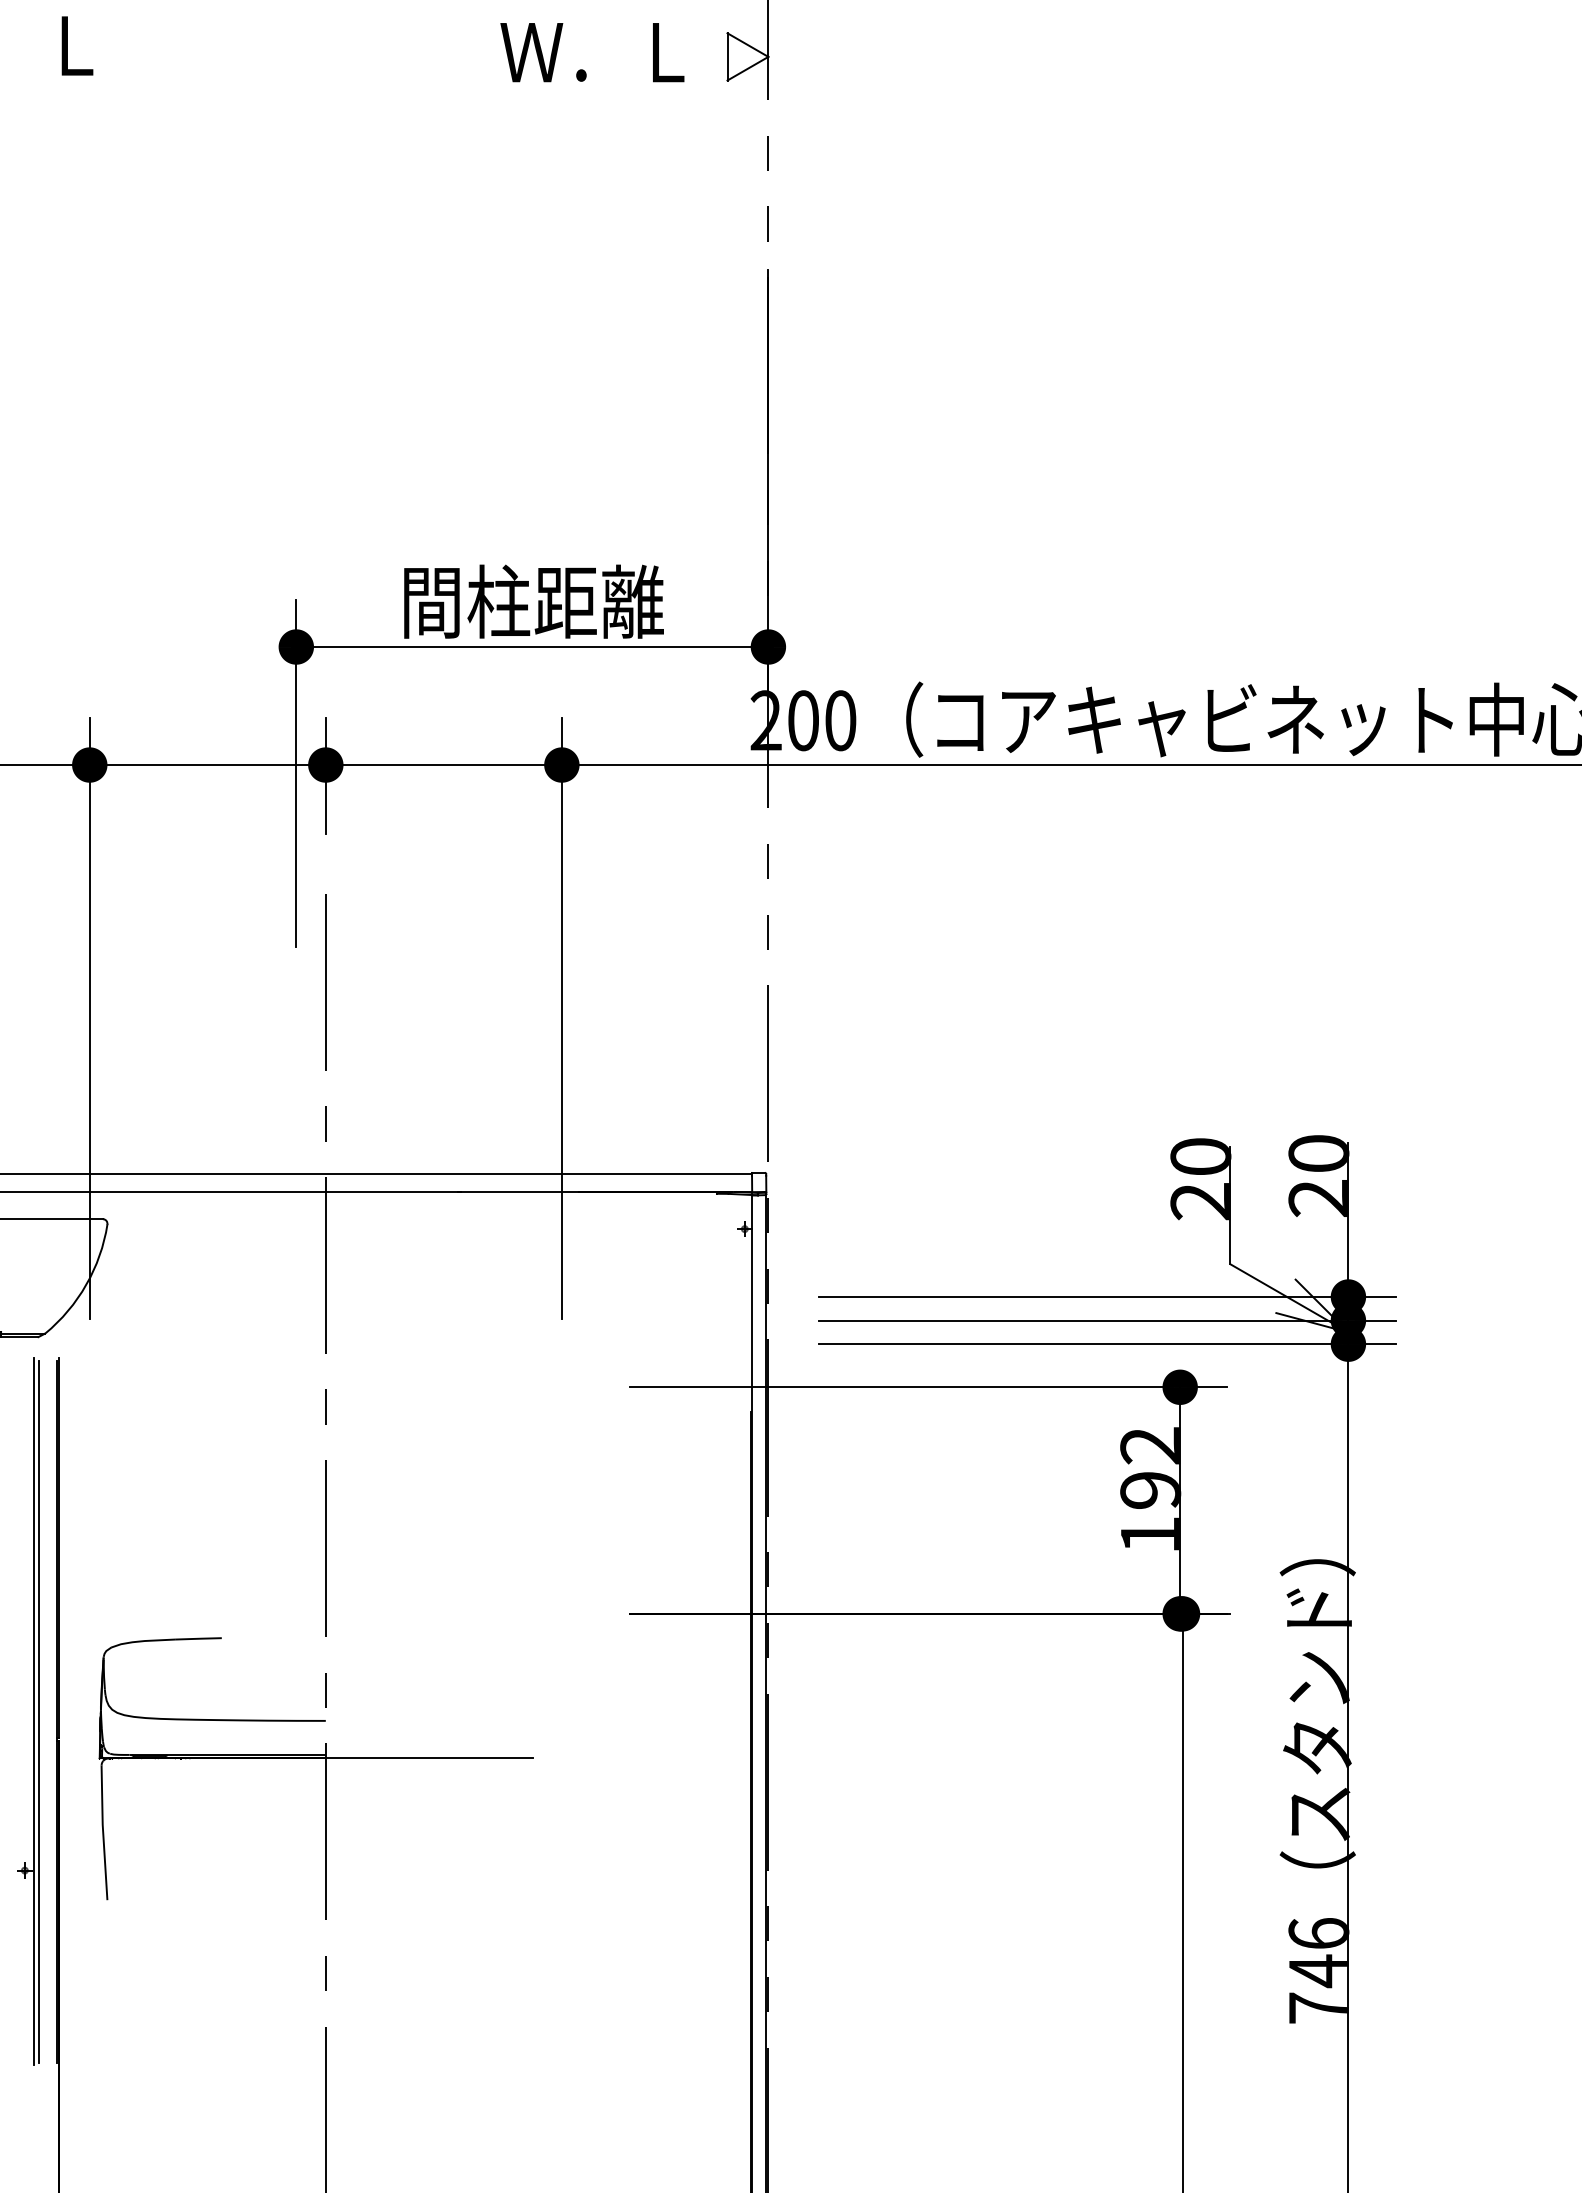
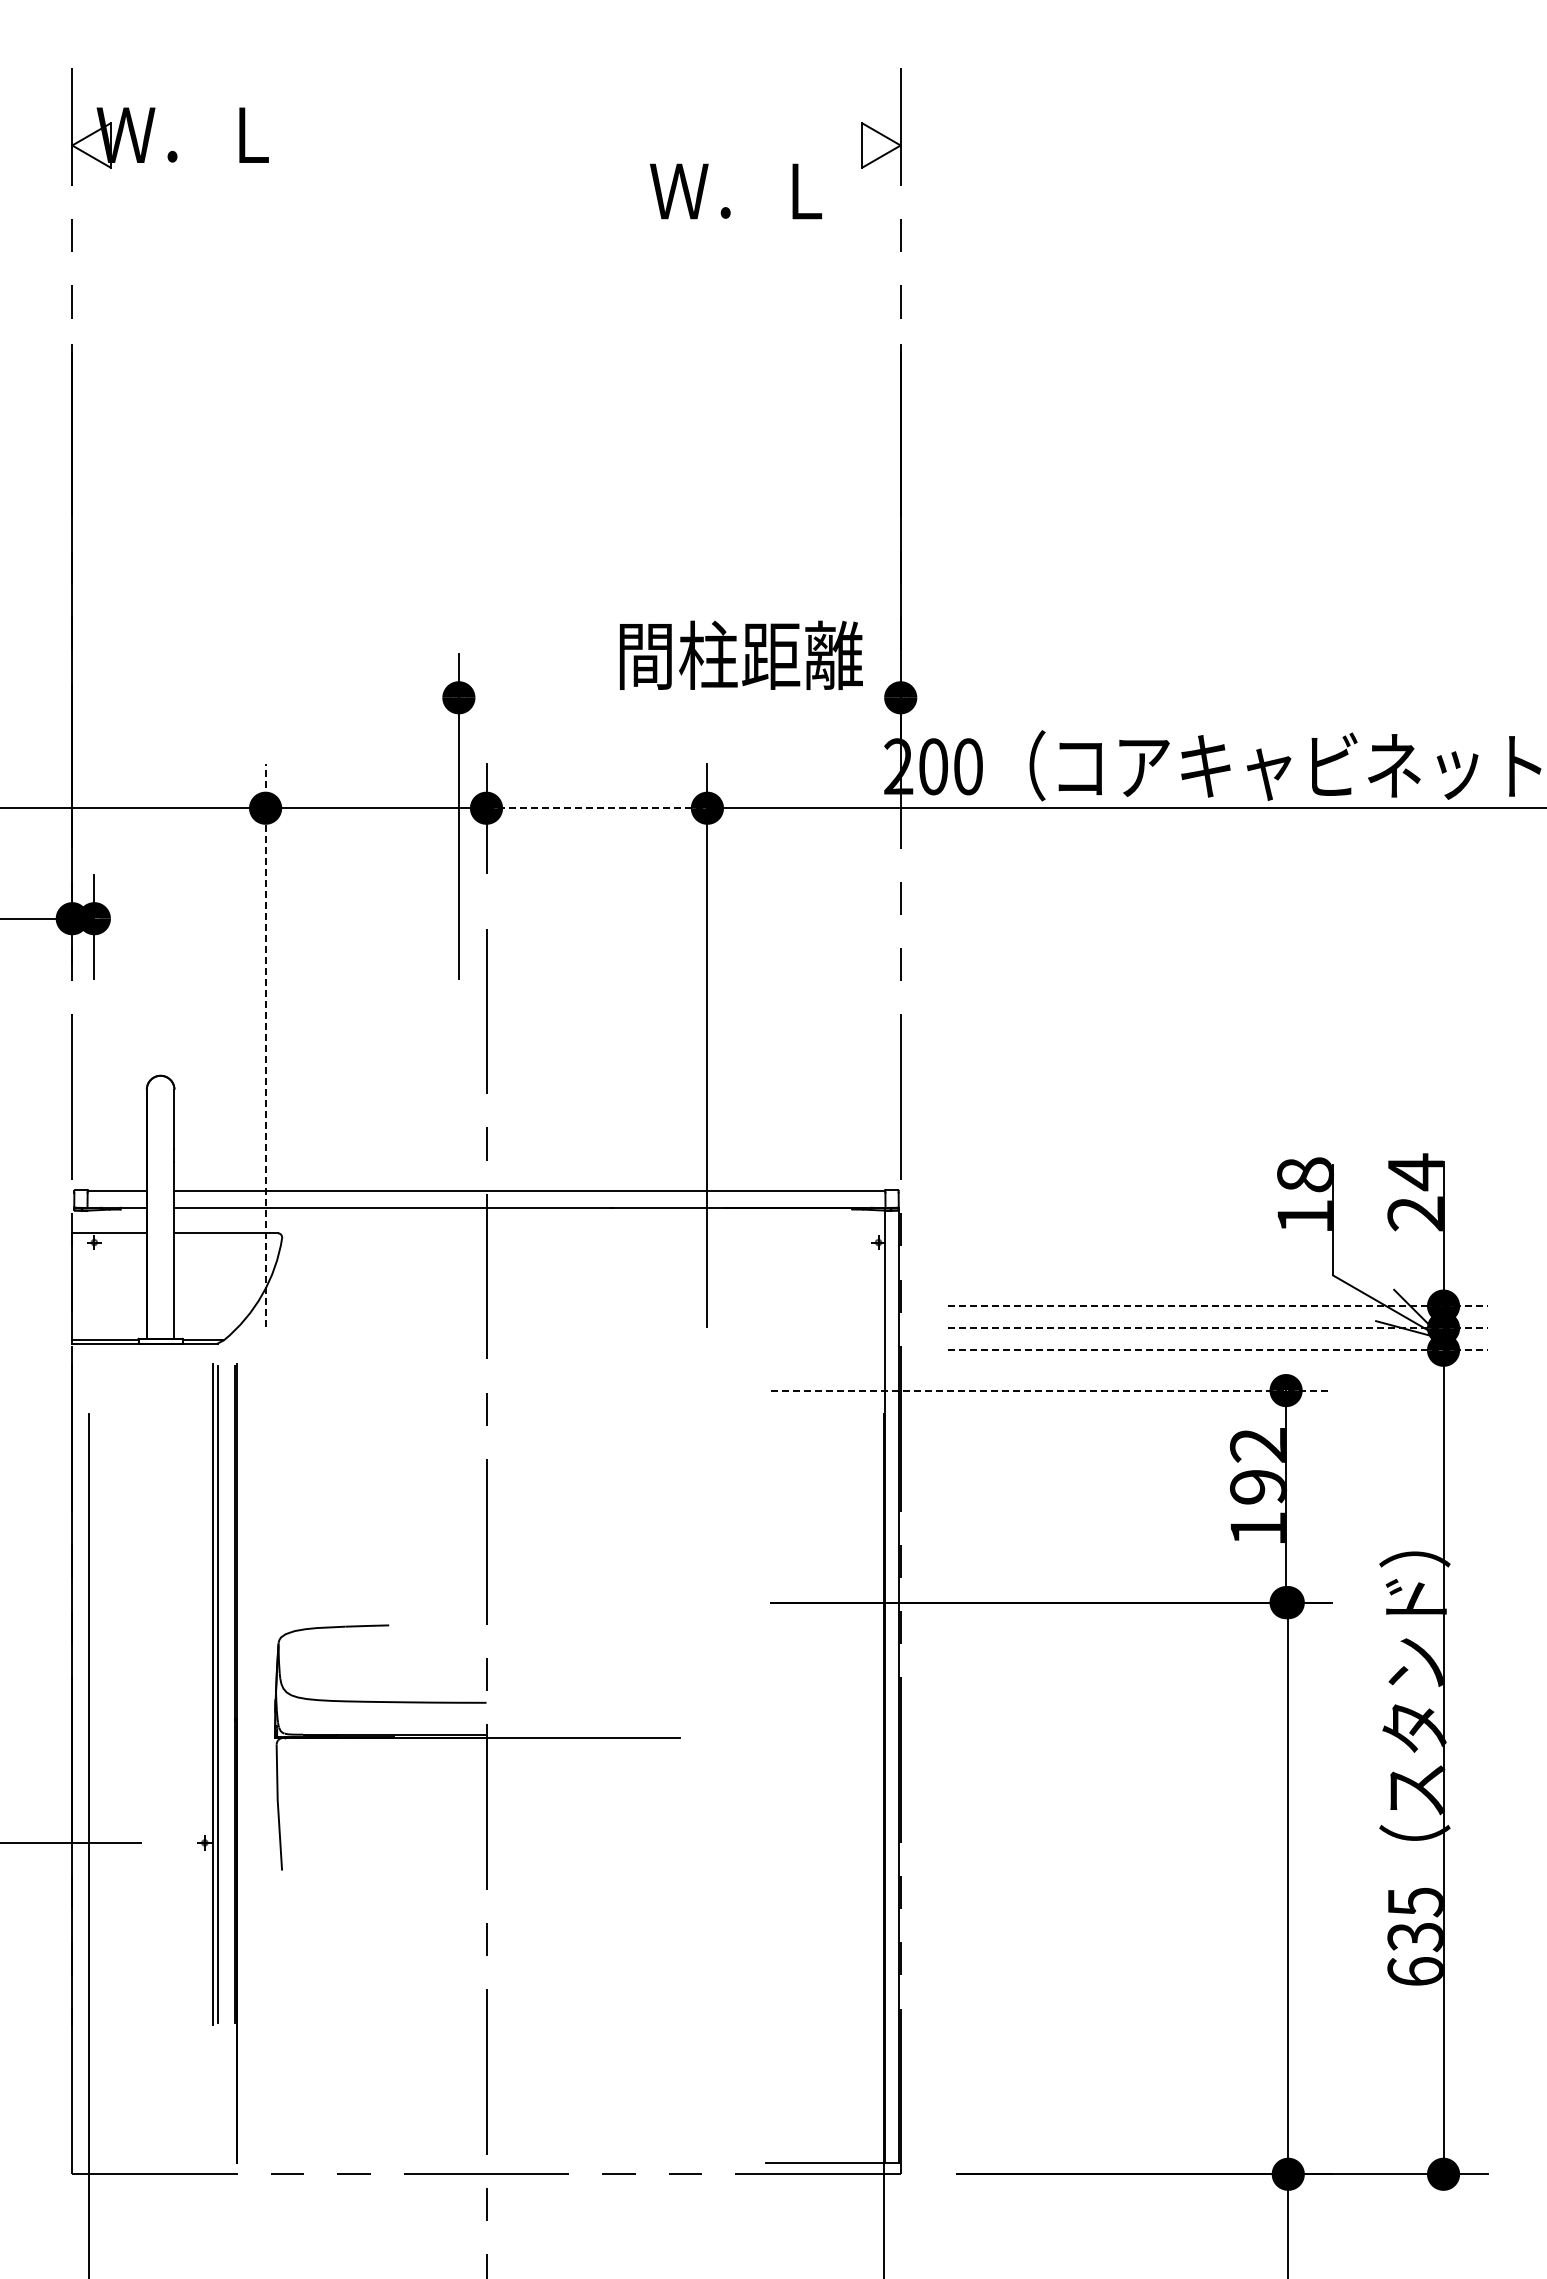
text: (592, 52) -> (736, 191), moved
text: (534, 600) -> (741, 654), moved
line: (532, 646) -> (679, 697), removed
line: (444, 765) -> (597, 808), solid -> dashed
line: (89, 1017) -> (265, 1044), solid -> dashed
text: (1318, 1154) -> (1415, 1172), 20 -> 24
text: (1199, 1178) -> (1304, 1195), 20 -> 18
line: (1106, 1297) -> (1217, 1306), solid -> dashed
line: (1106, 1320) -> (1217, 1328), solid -> dashed
line: (1106, 1344) -> (1217, 1350), solid -> dashed
line: (928, 1387) -> (1050, 1390), solid -> dashed
text: (1317, 1970) -> (1414, 1936), 746 -> 635

